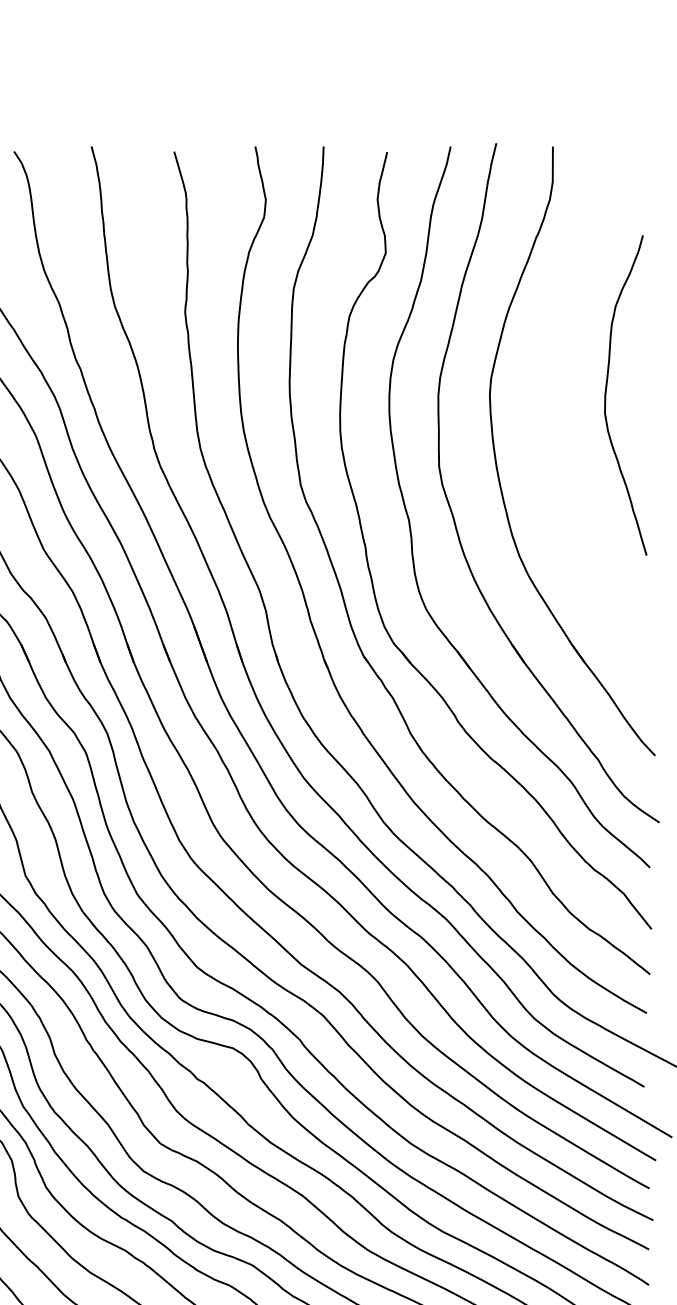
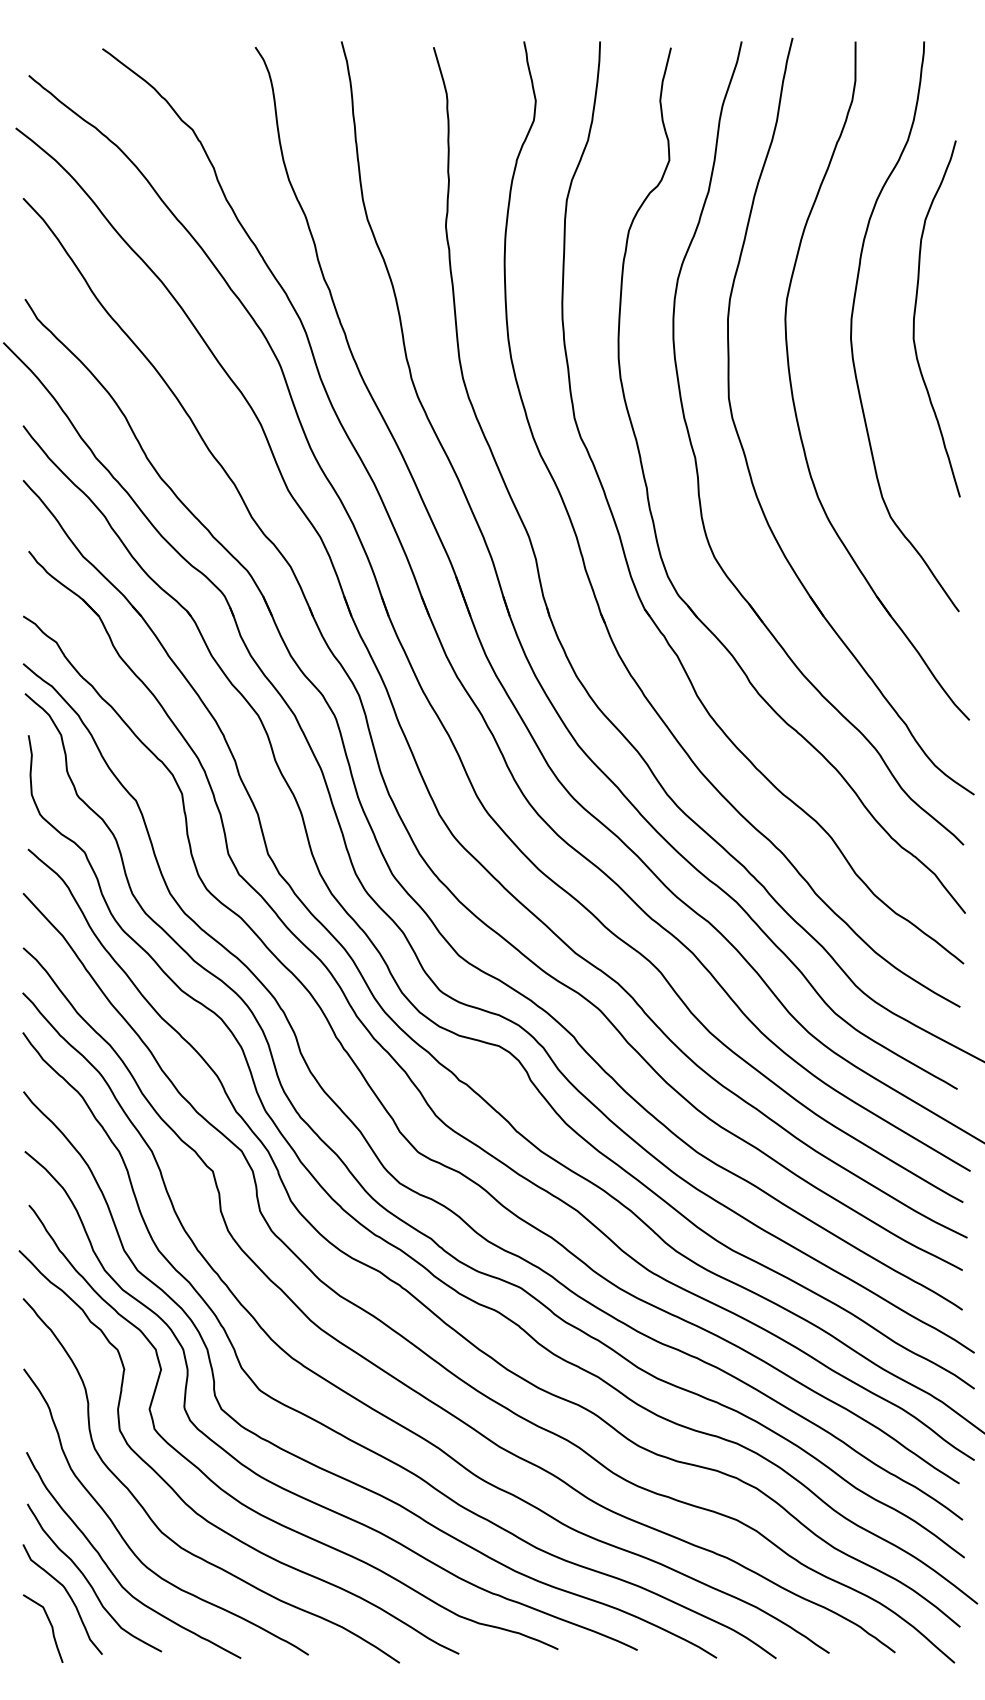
curve: (550, 402) -> (852, 326), added

